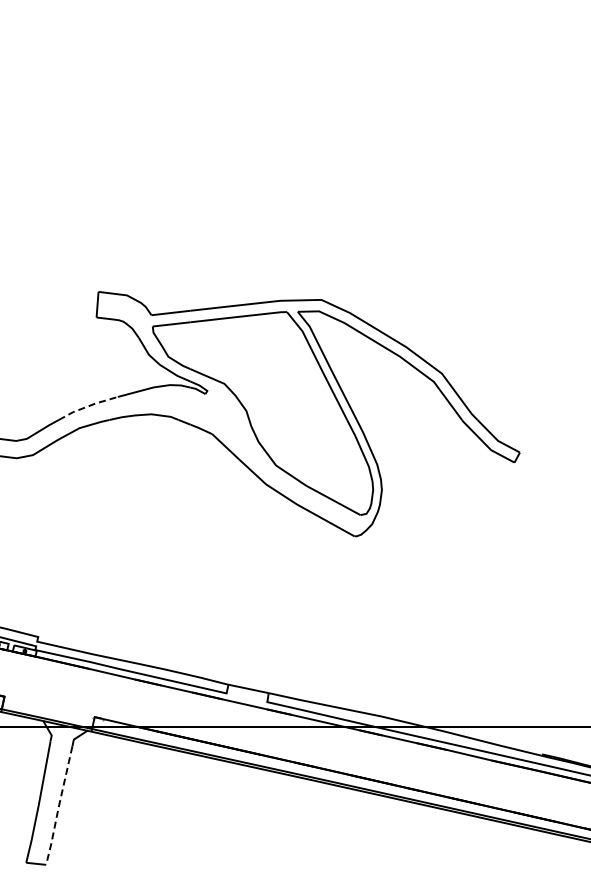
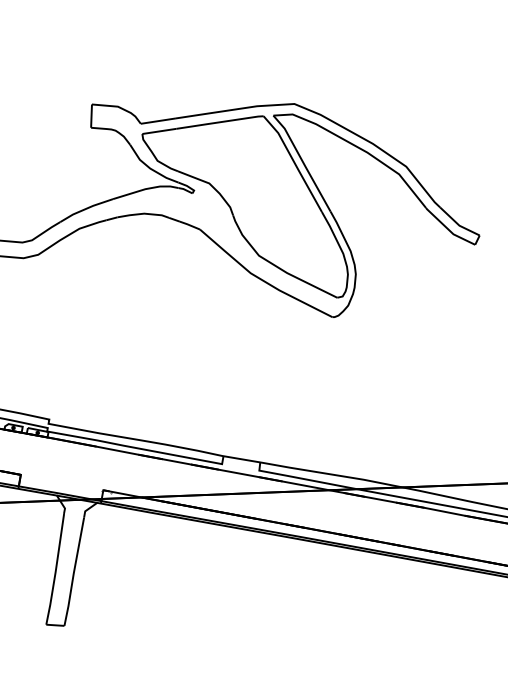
line: (87, 406) -> (85, 208), dashed -> solid
line: (58, 807) -> (73, 573), dashed -> solid

